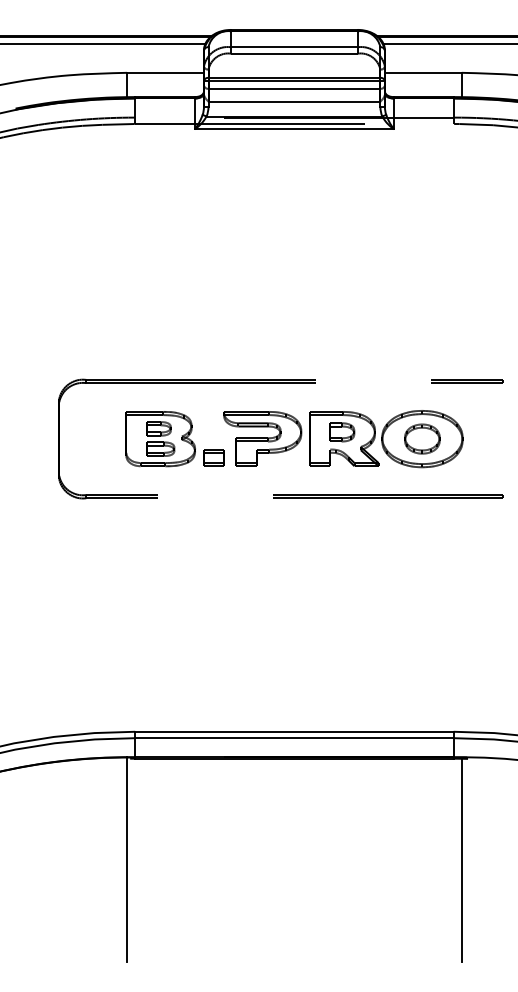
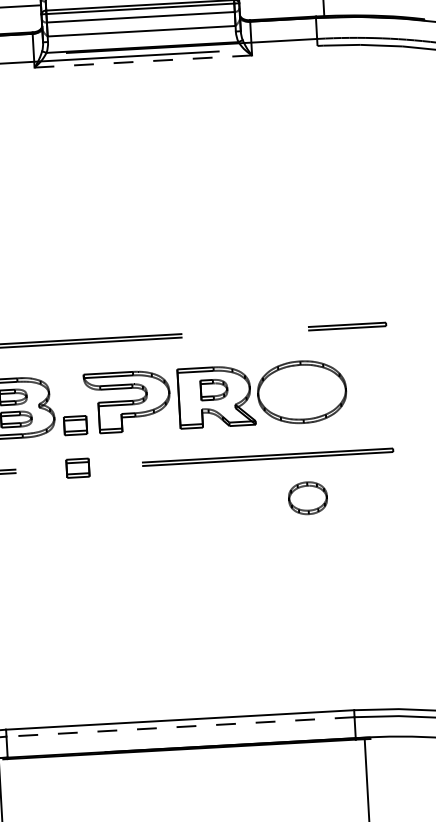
line: (294, 129) -> (143, 61), solid -> dashed
part: (422, 438) -> (308, 497), moved
part: (213, 496) -> (77, 467), added
line: (293, 738) -> (179, 727), solid -> dashed

